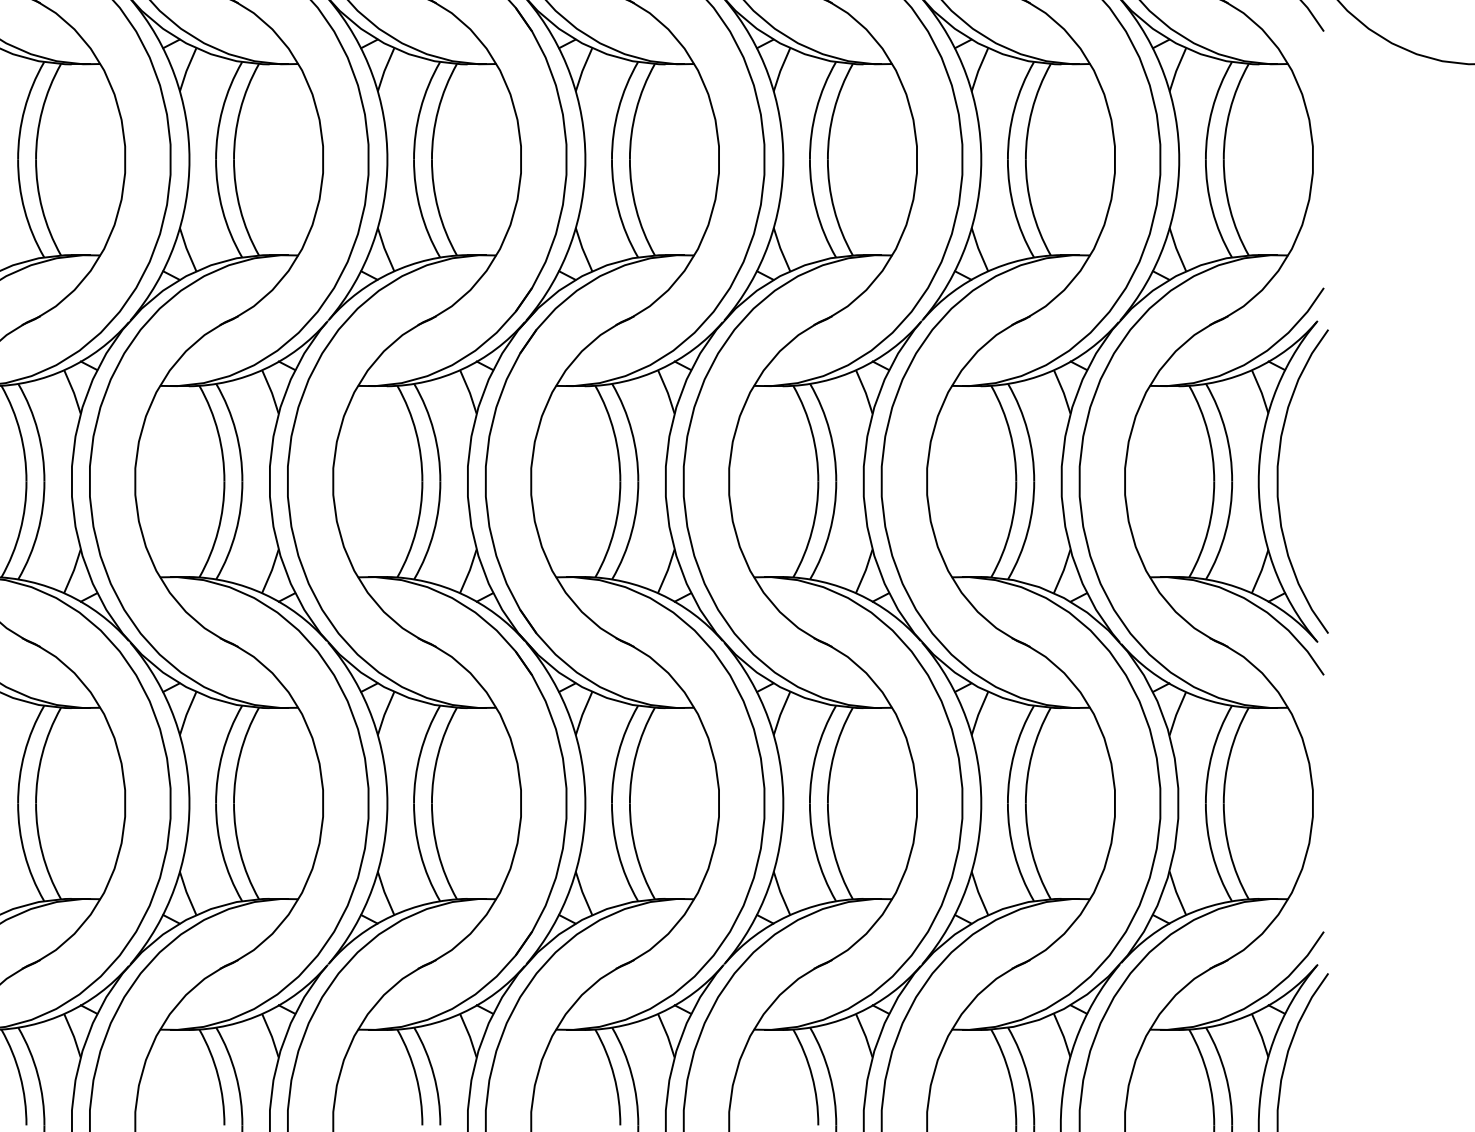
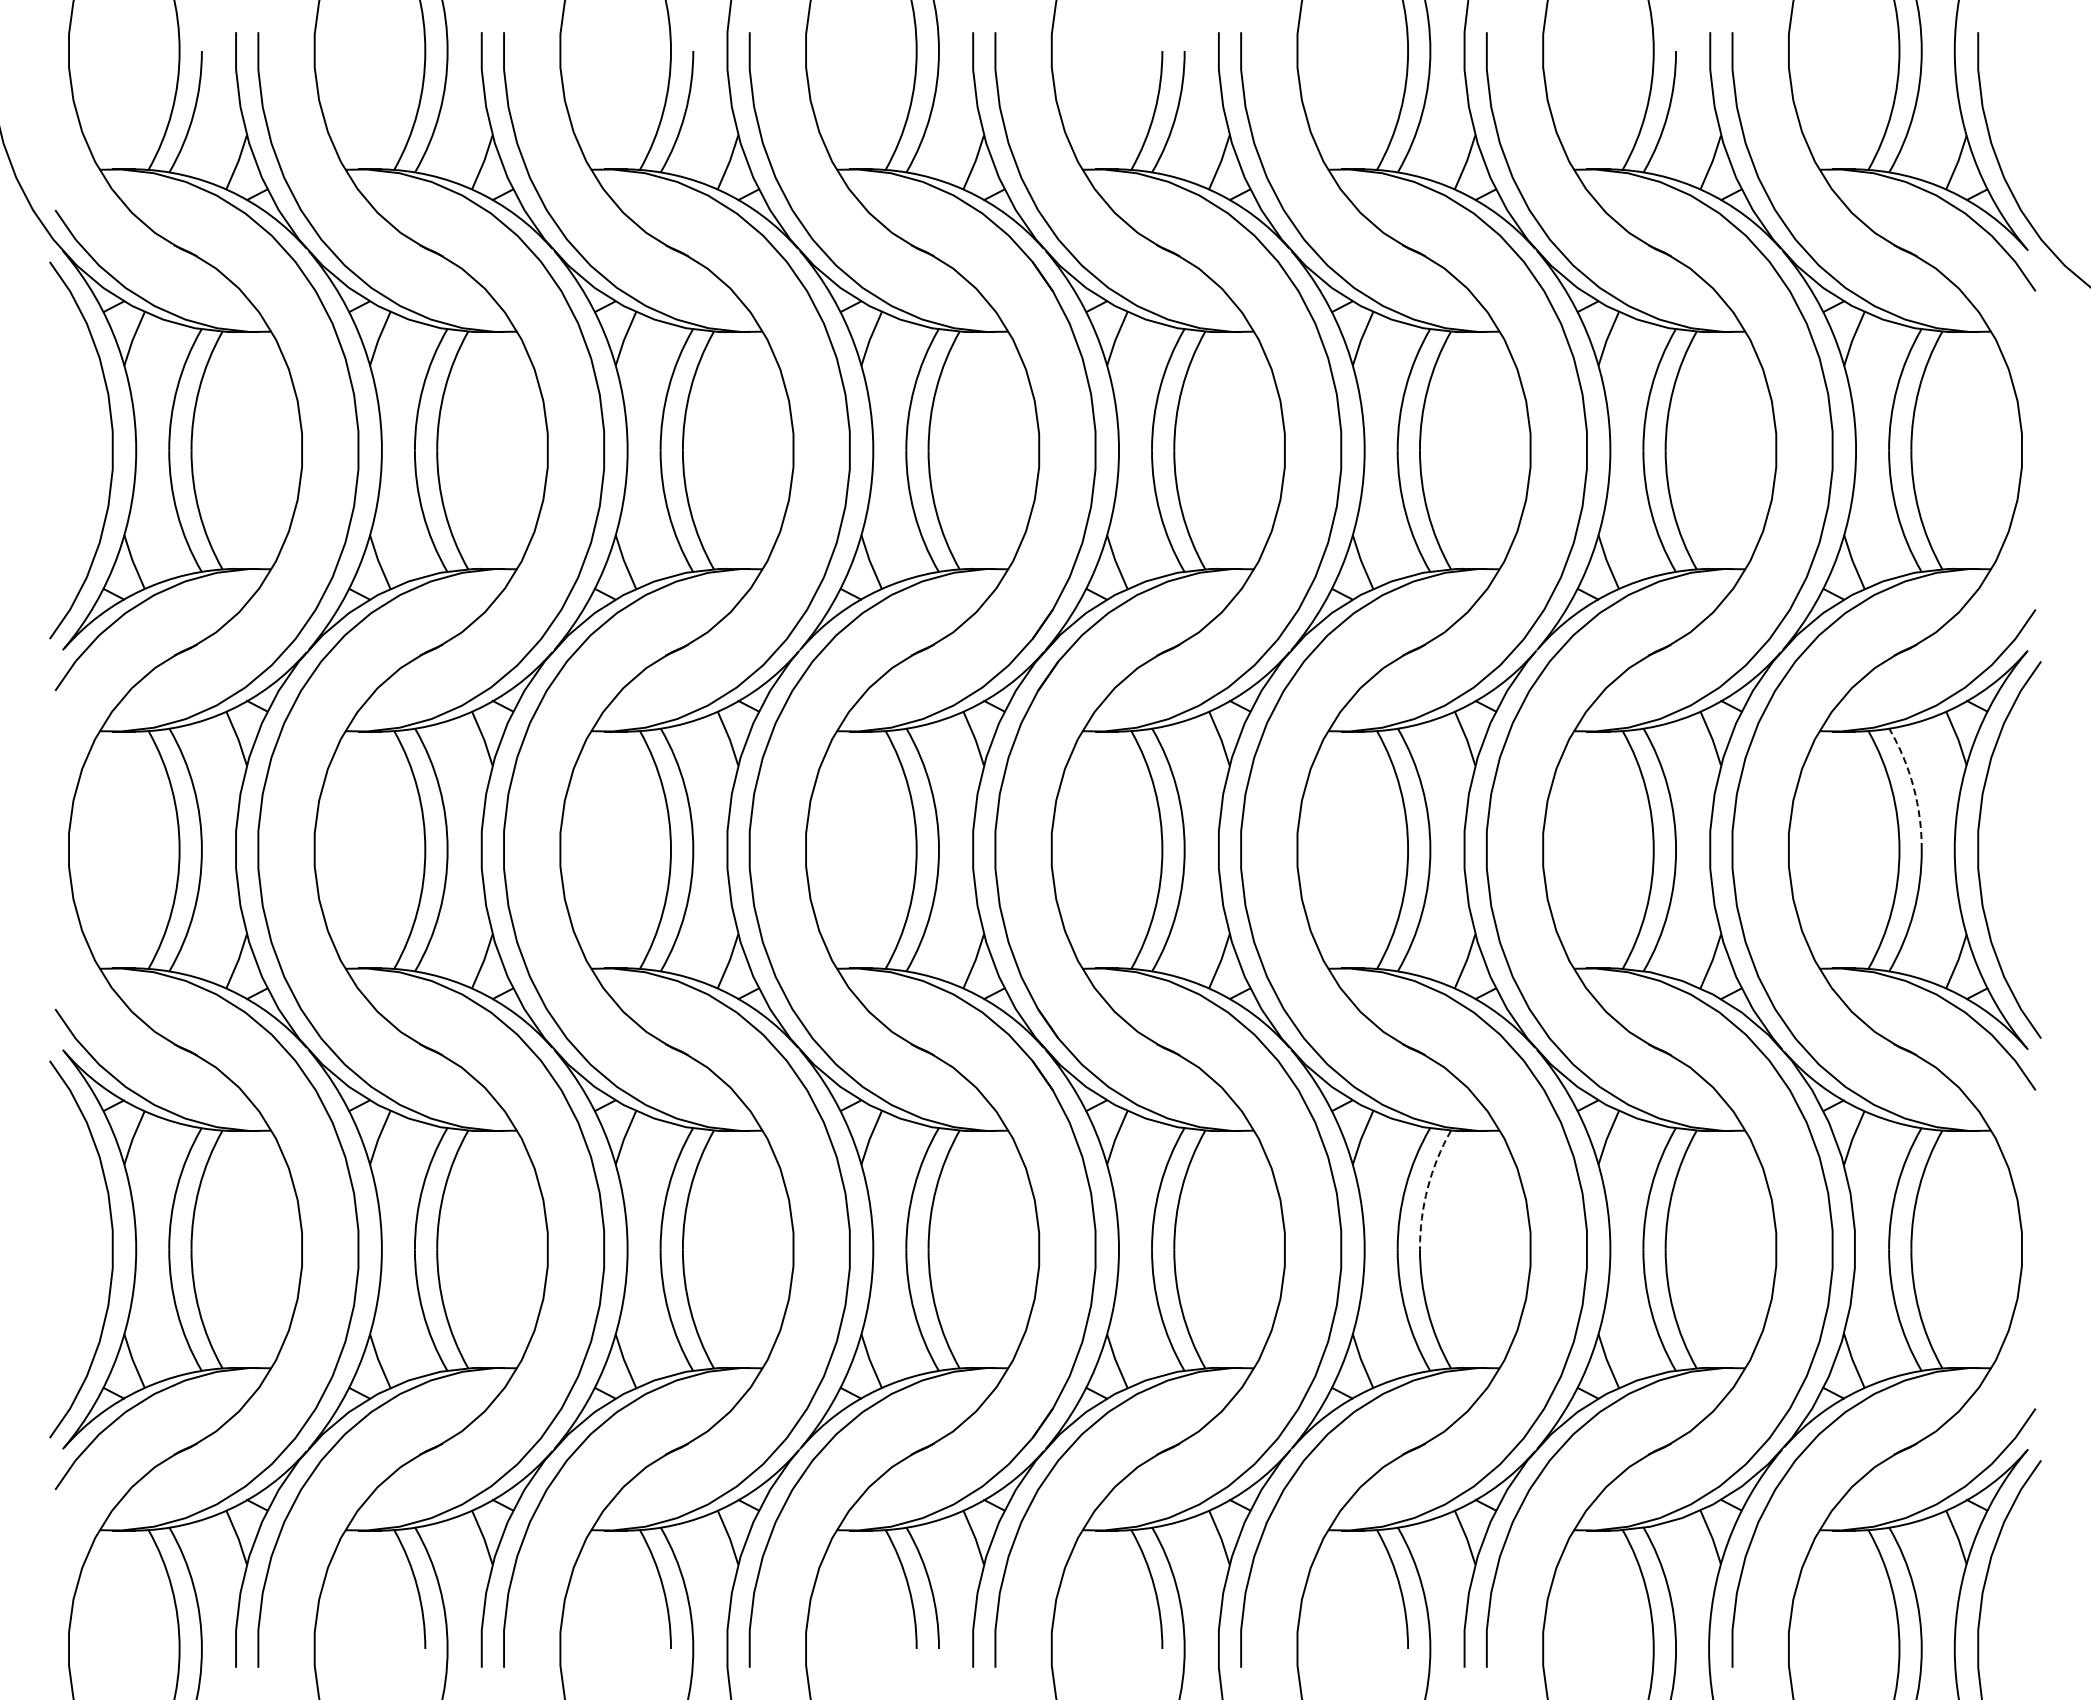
arc: (1225, 431) -> (1913, 787), solid -> dashed
arc: (833, 754) -> (1427, 1188), solid -> dashed

